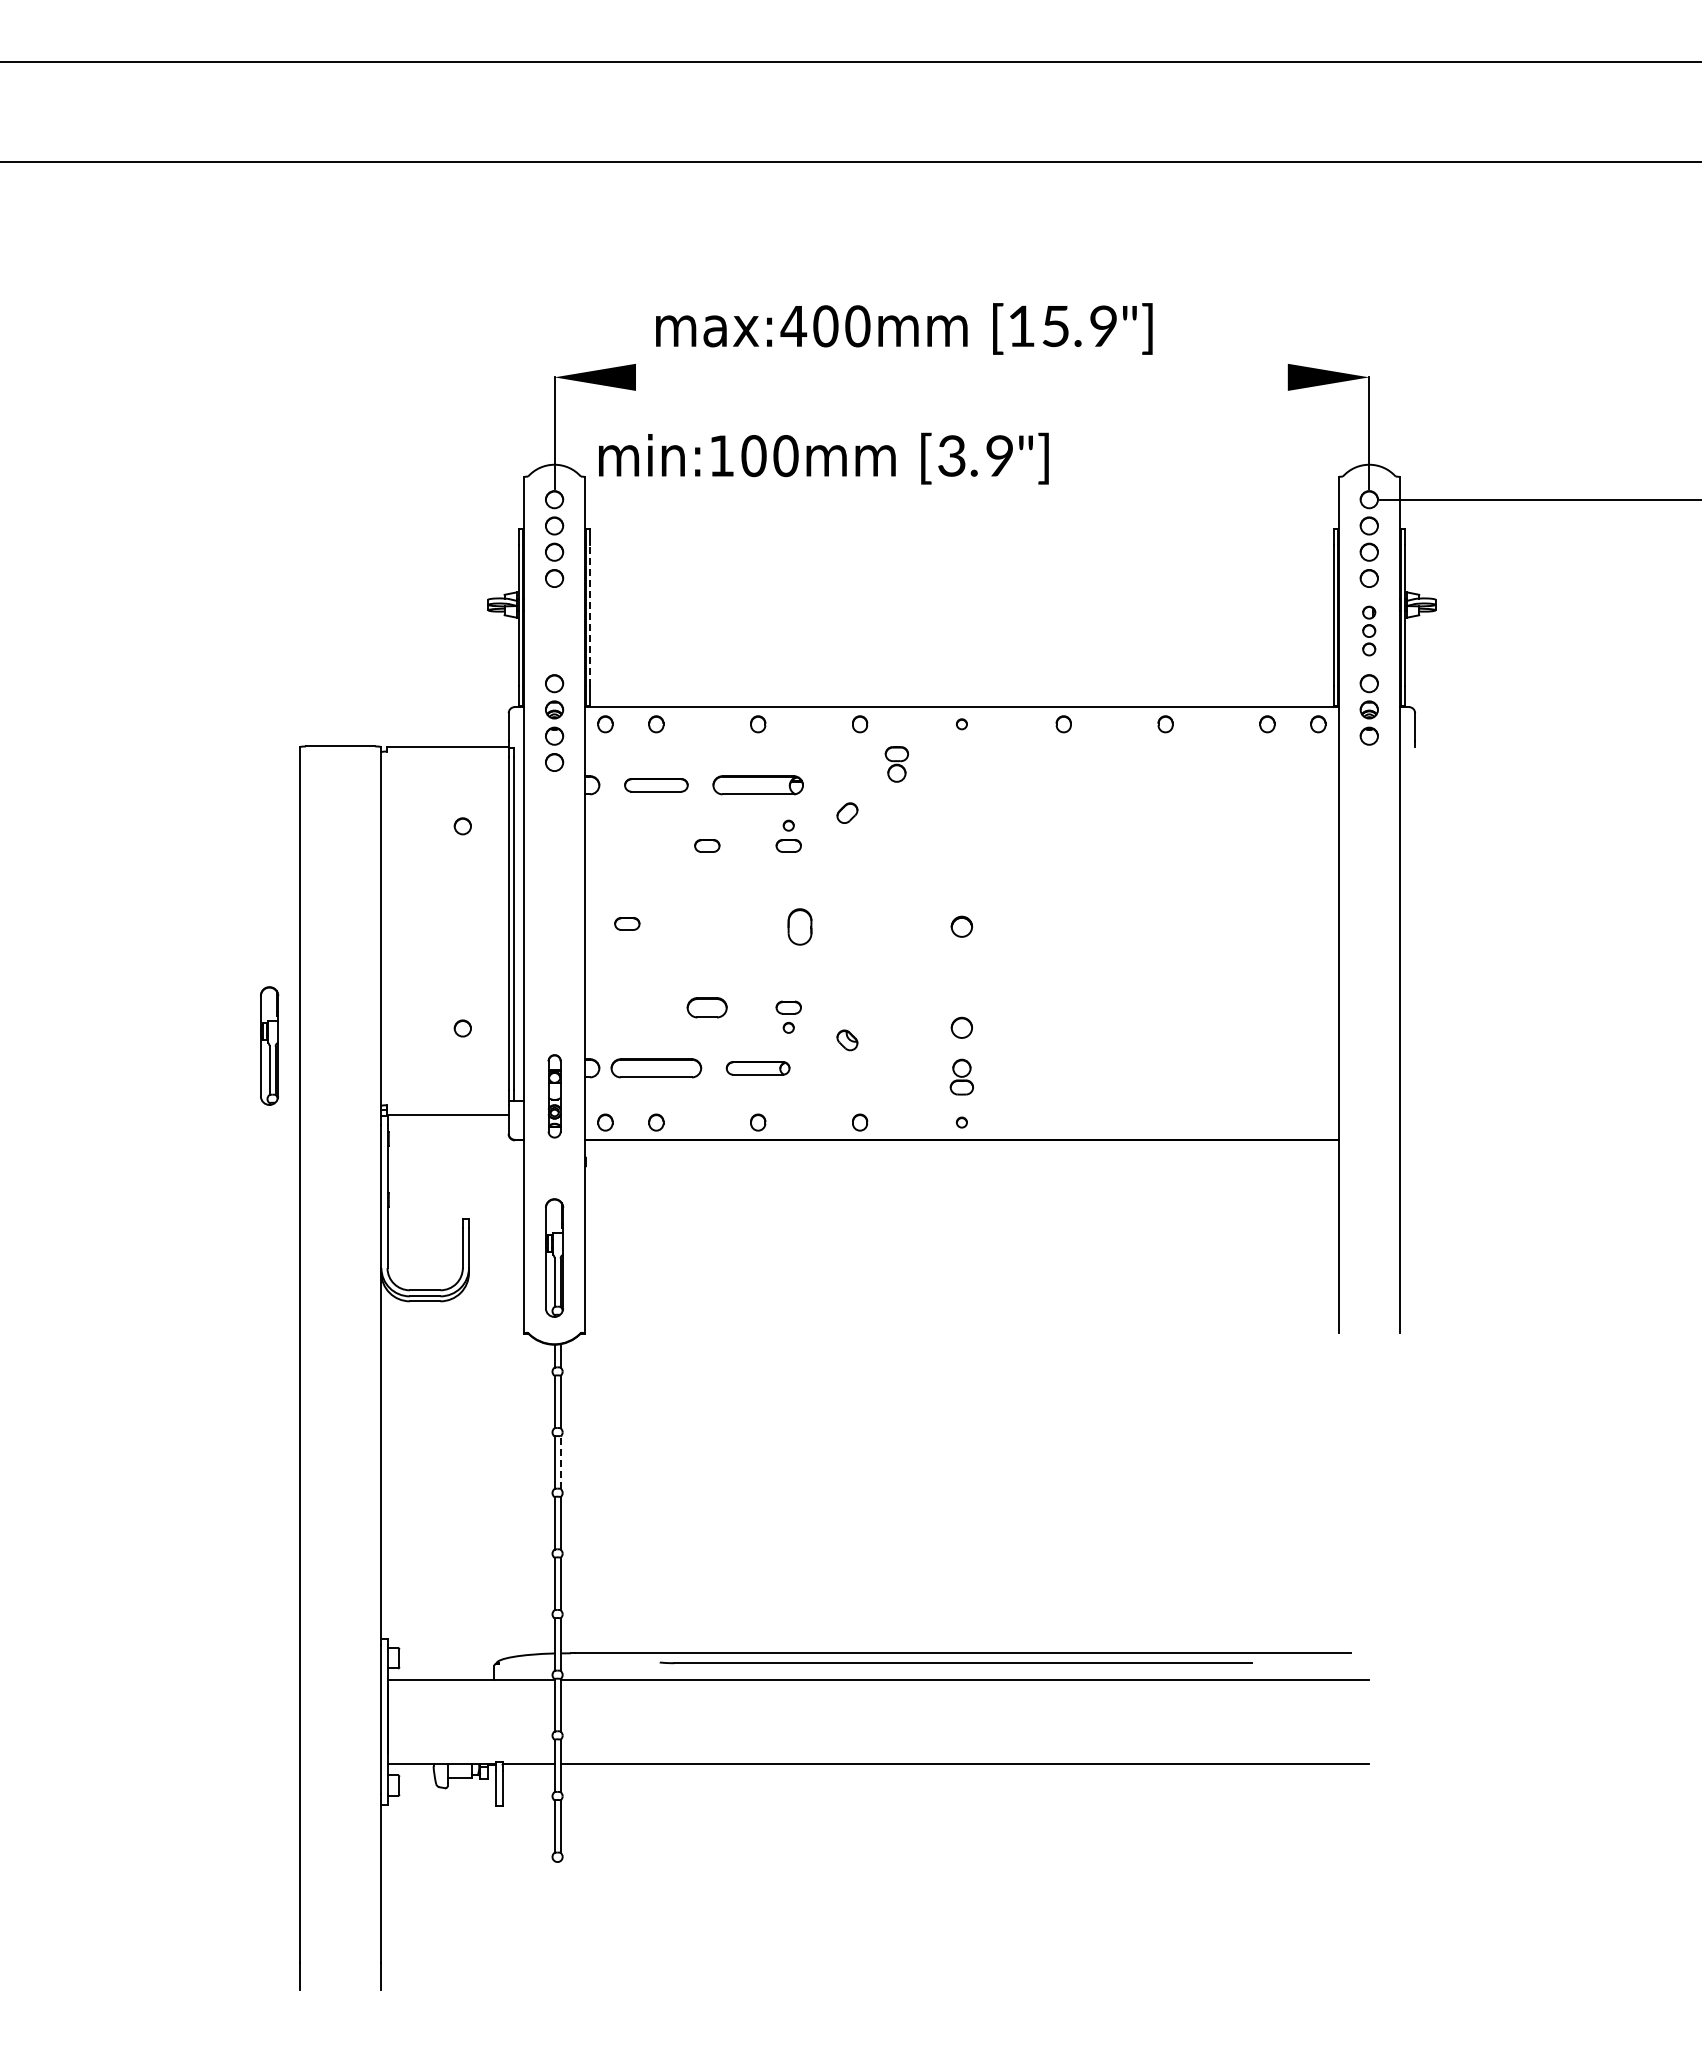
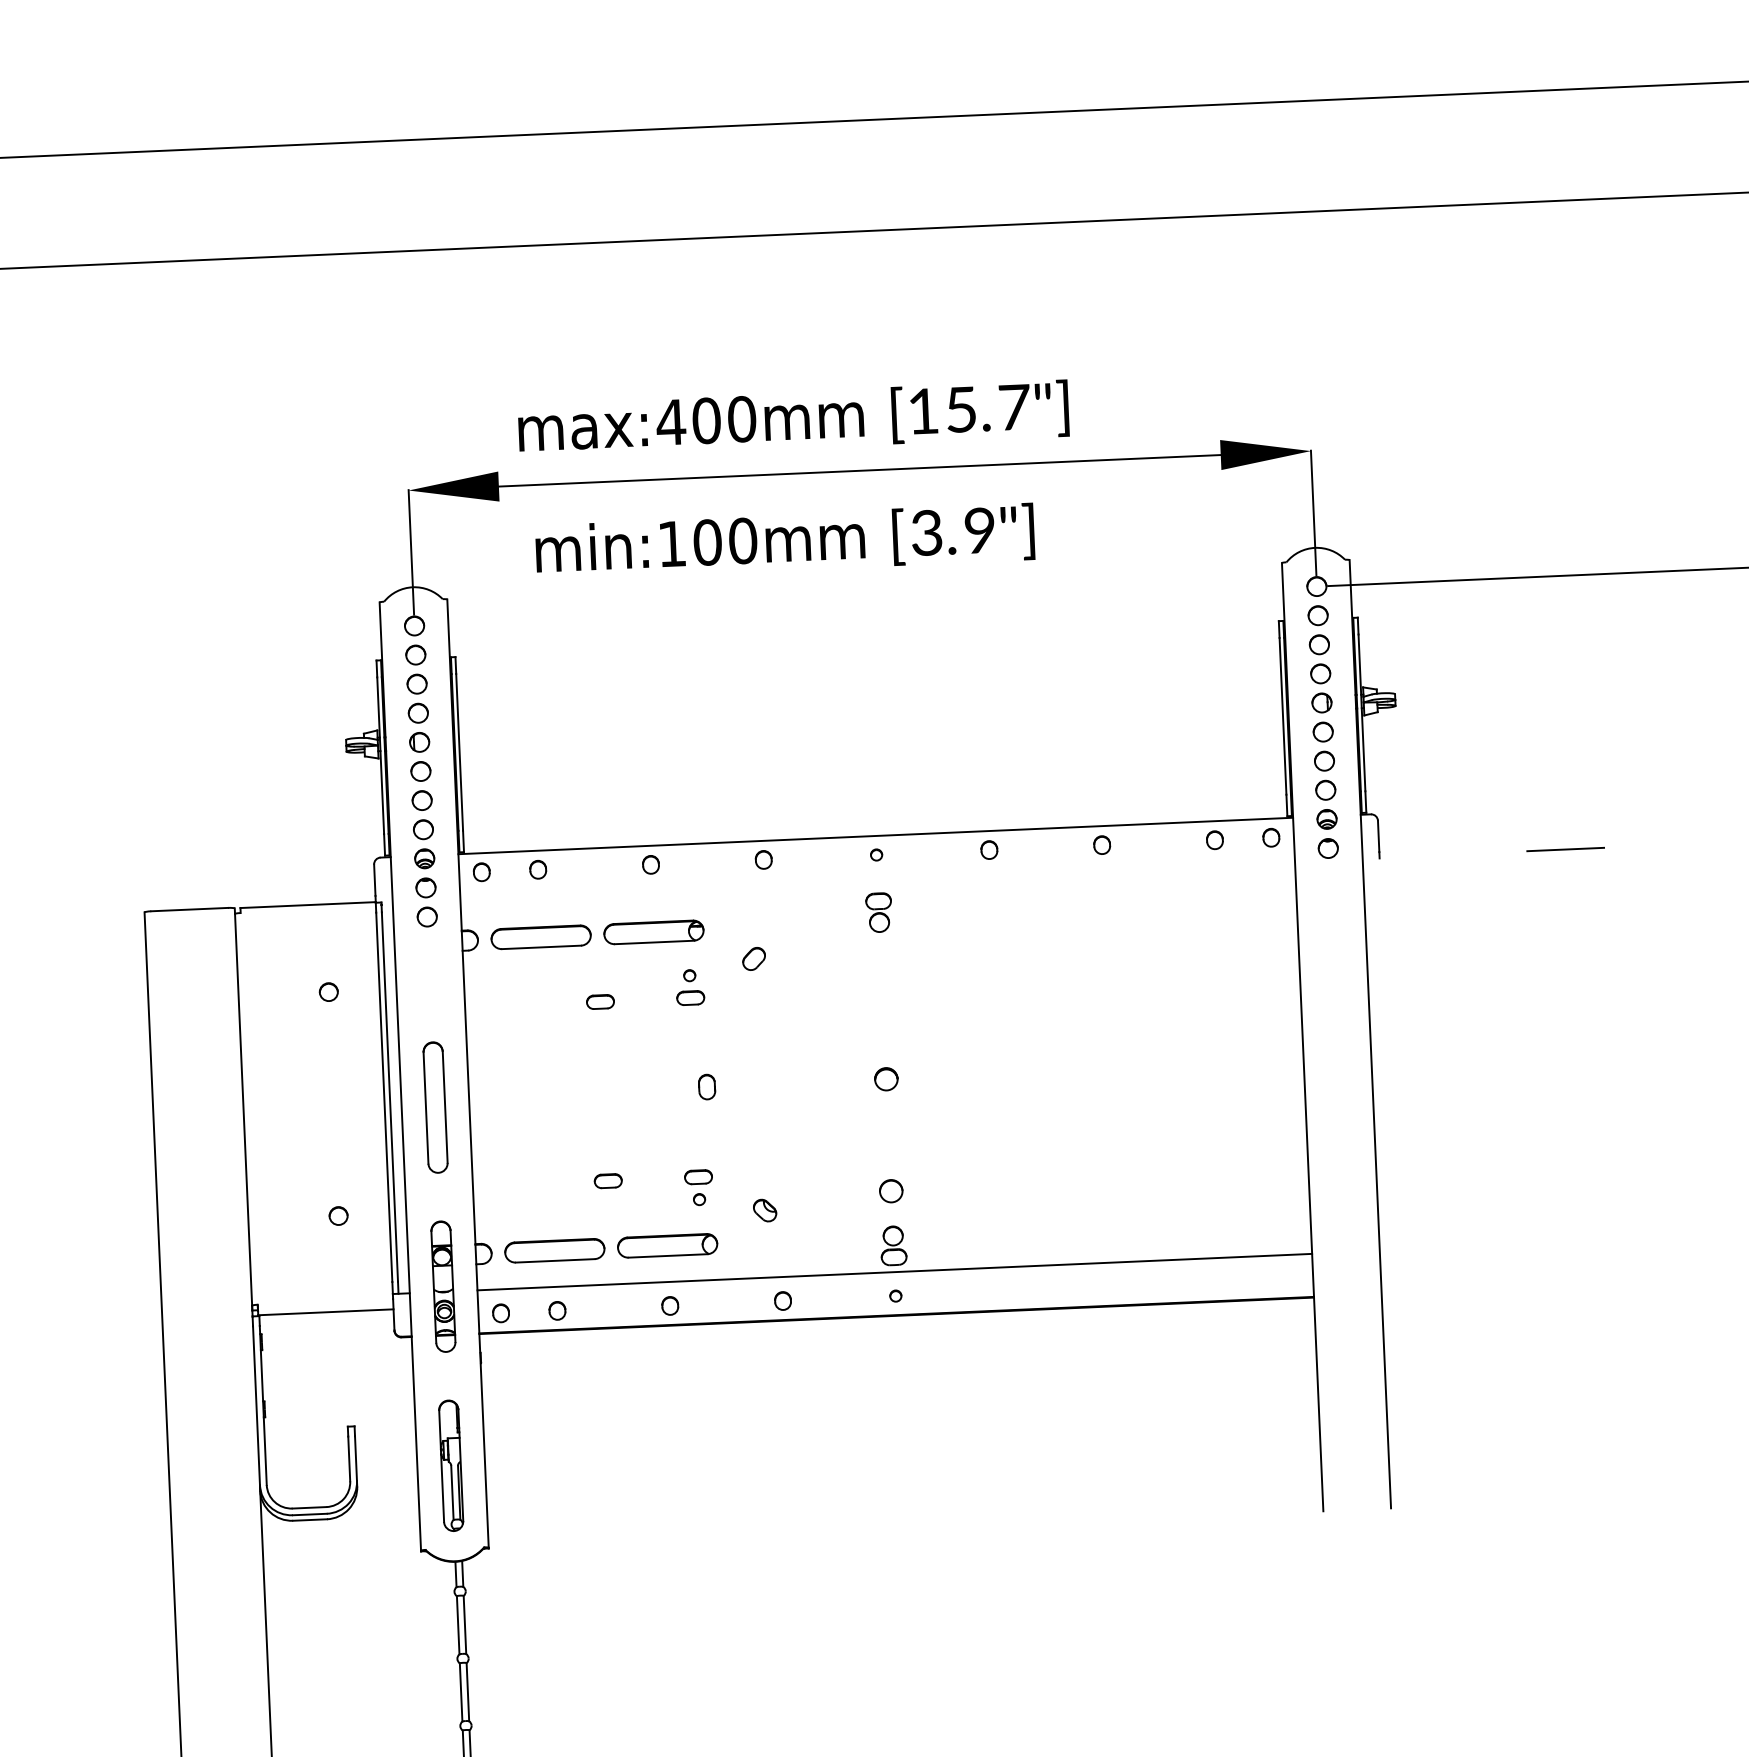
text: (1104, 325) -> (1015, 406), 9 -> 7
line: (961, 377) -> (859, 470), added
text: (823, 458) -> (784, 541), moved
line: (590, 615) -> (459, 752), dashed -> solid
part: (554, 630) -> (420, 770), added
part: (1368, 630) -> (1322, 731), size x1.43
line: (1582, 746) -> (1564, 849), added
part: (896, 764) -> (878, 912), moved
part: (656, 785) -> (541, 937), size x1.43
part: (627, 923) -> (515, 1091), removed
part: (799, 926) -> (706, 1086), size x0.62
part: (554, 934) -> (435, 1107), added
part: (707, 1007) -> (608, 1180), size x0.62
part: (269, 1045) -> (125, 1244), removed
part: (757, 1068) -> (666, 1246), size x1.43
part: (554, 1096) -> (443, 1286), size x1.43
line: (961, 1100) -> (894, 1271), added
line: (560, 1462) -> (467, 1691), dashed -> solid

